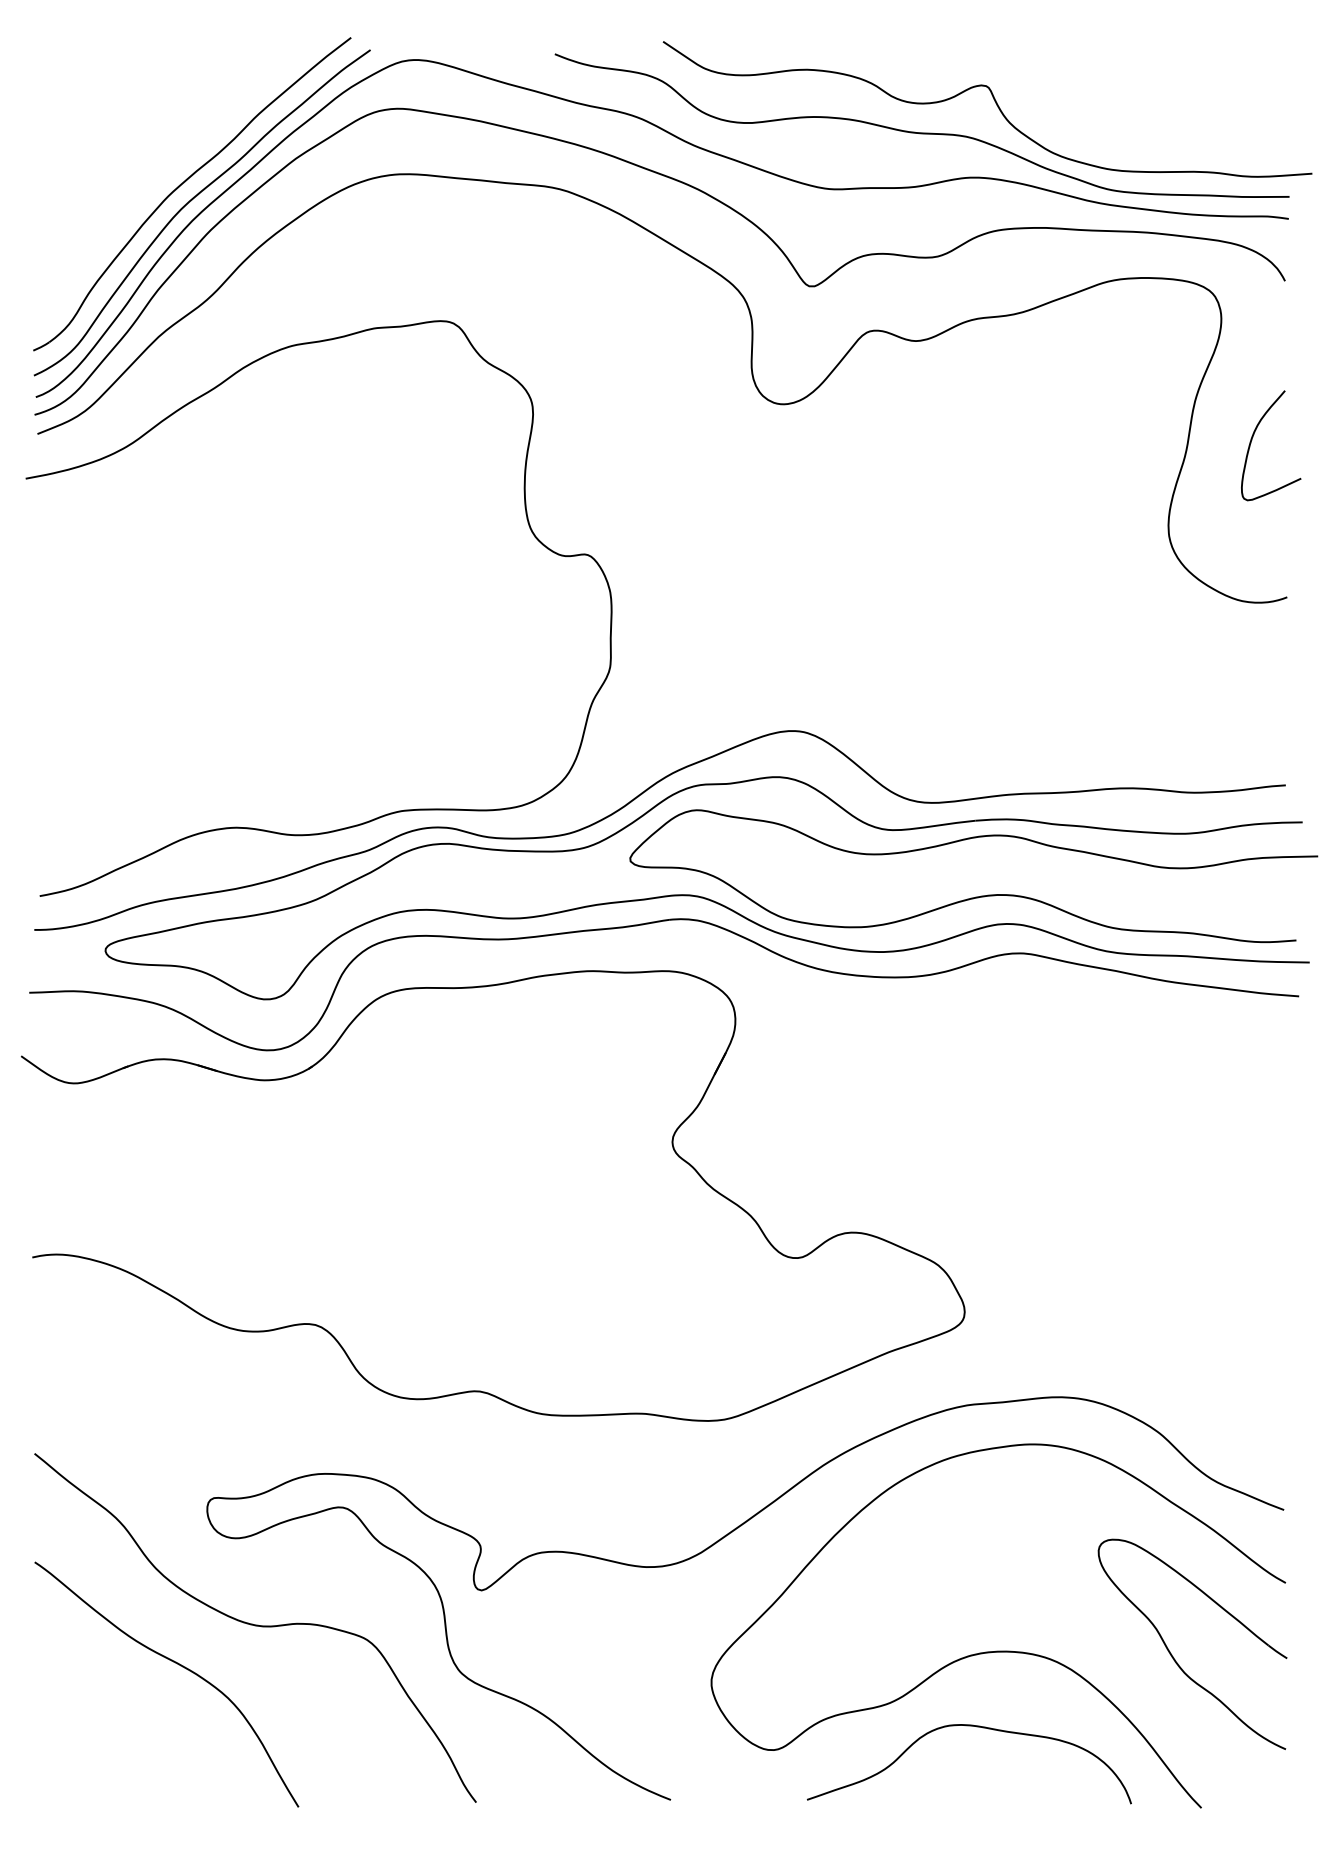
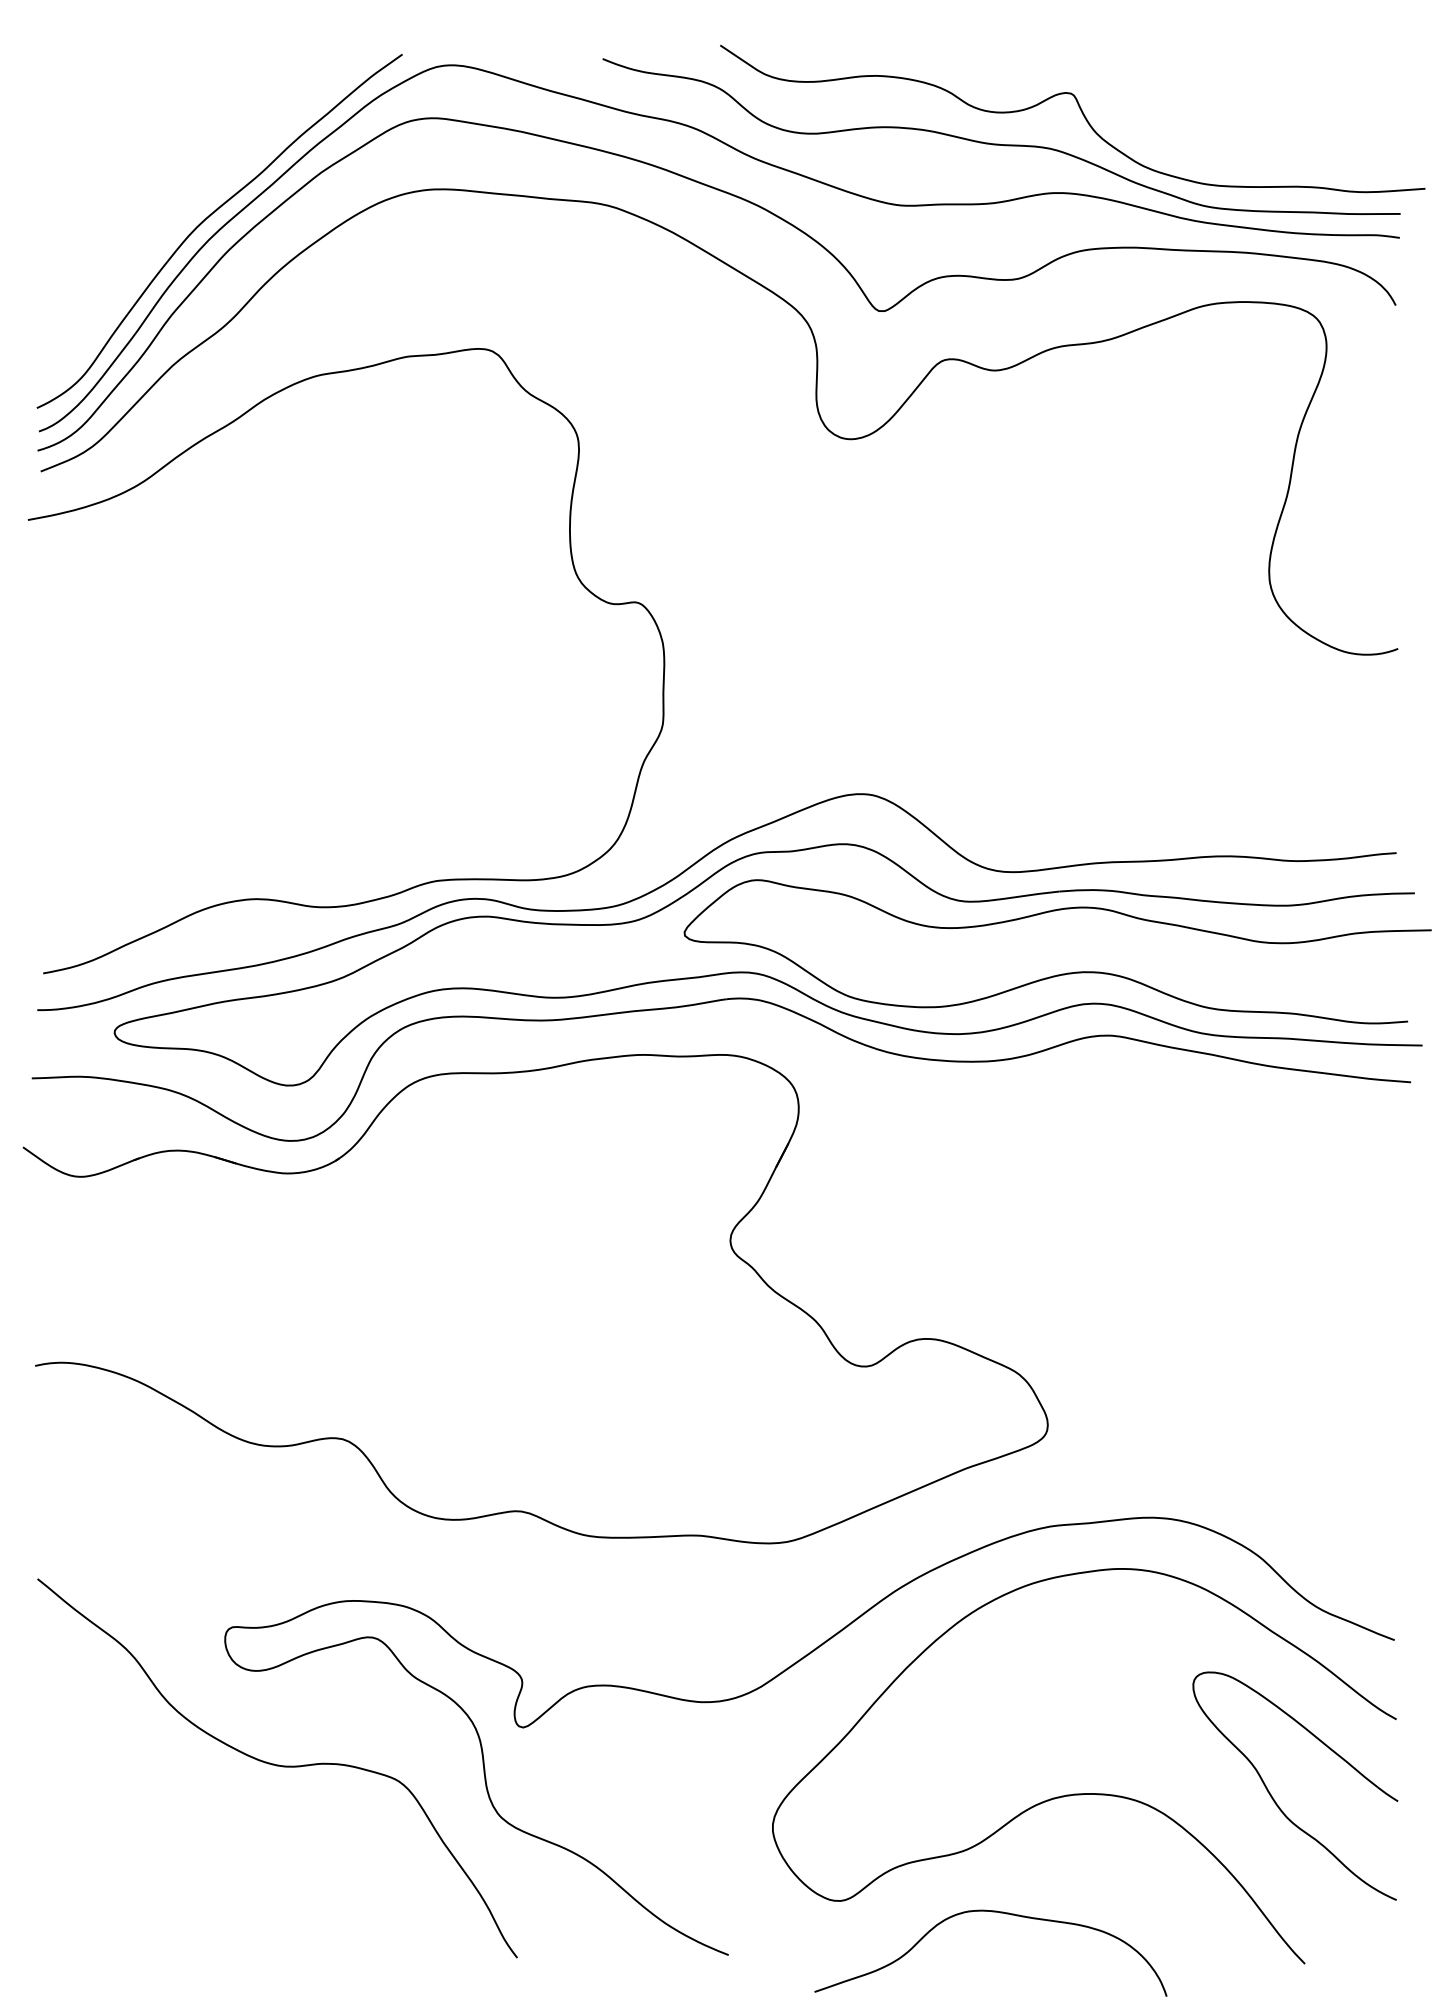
part: (182, 184) -> (198, 200), removed
curve: (1252, 439) -> (1360, 477), removed
curve: (176, 1664) -> (191, 1807), removed
curve: (970, 1726) -> (992, 1912), moved

